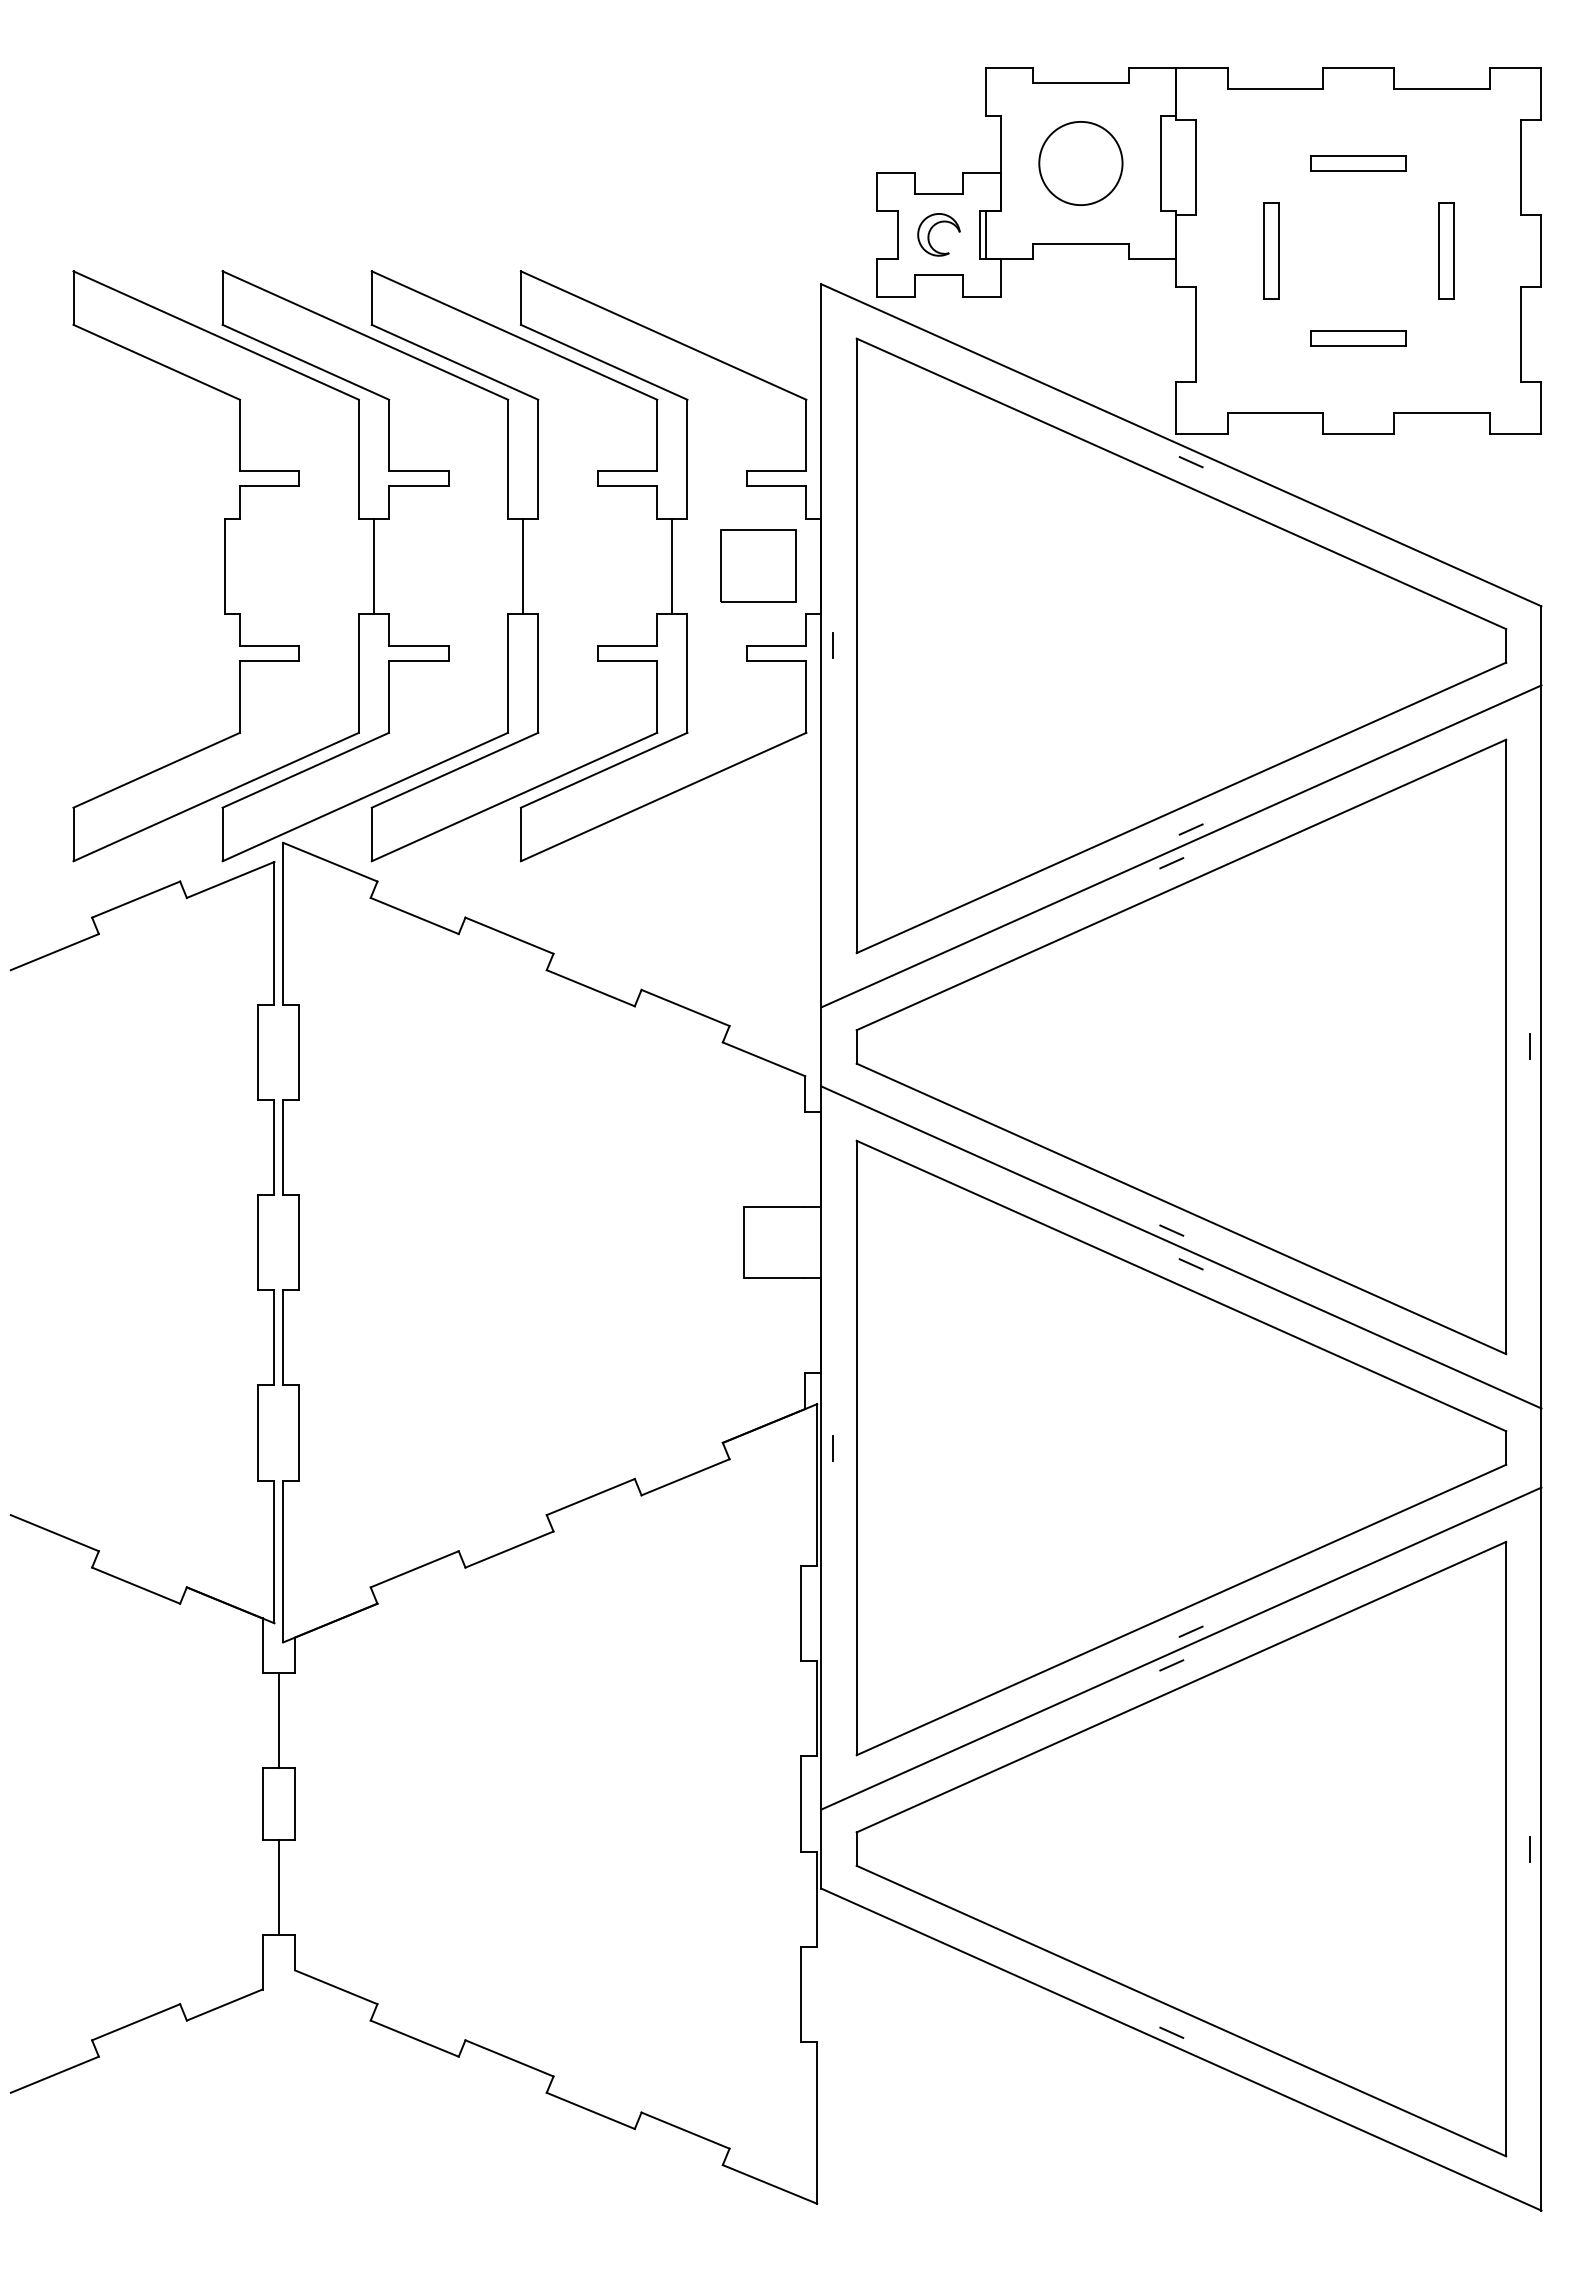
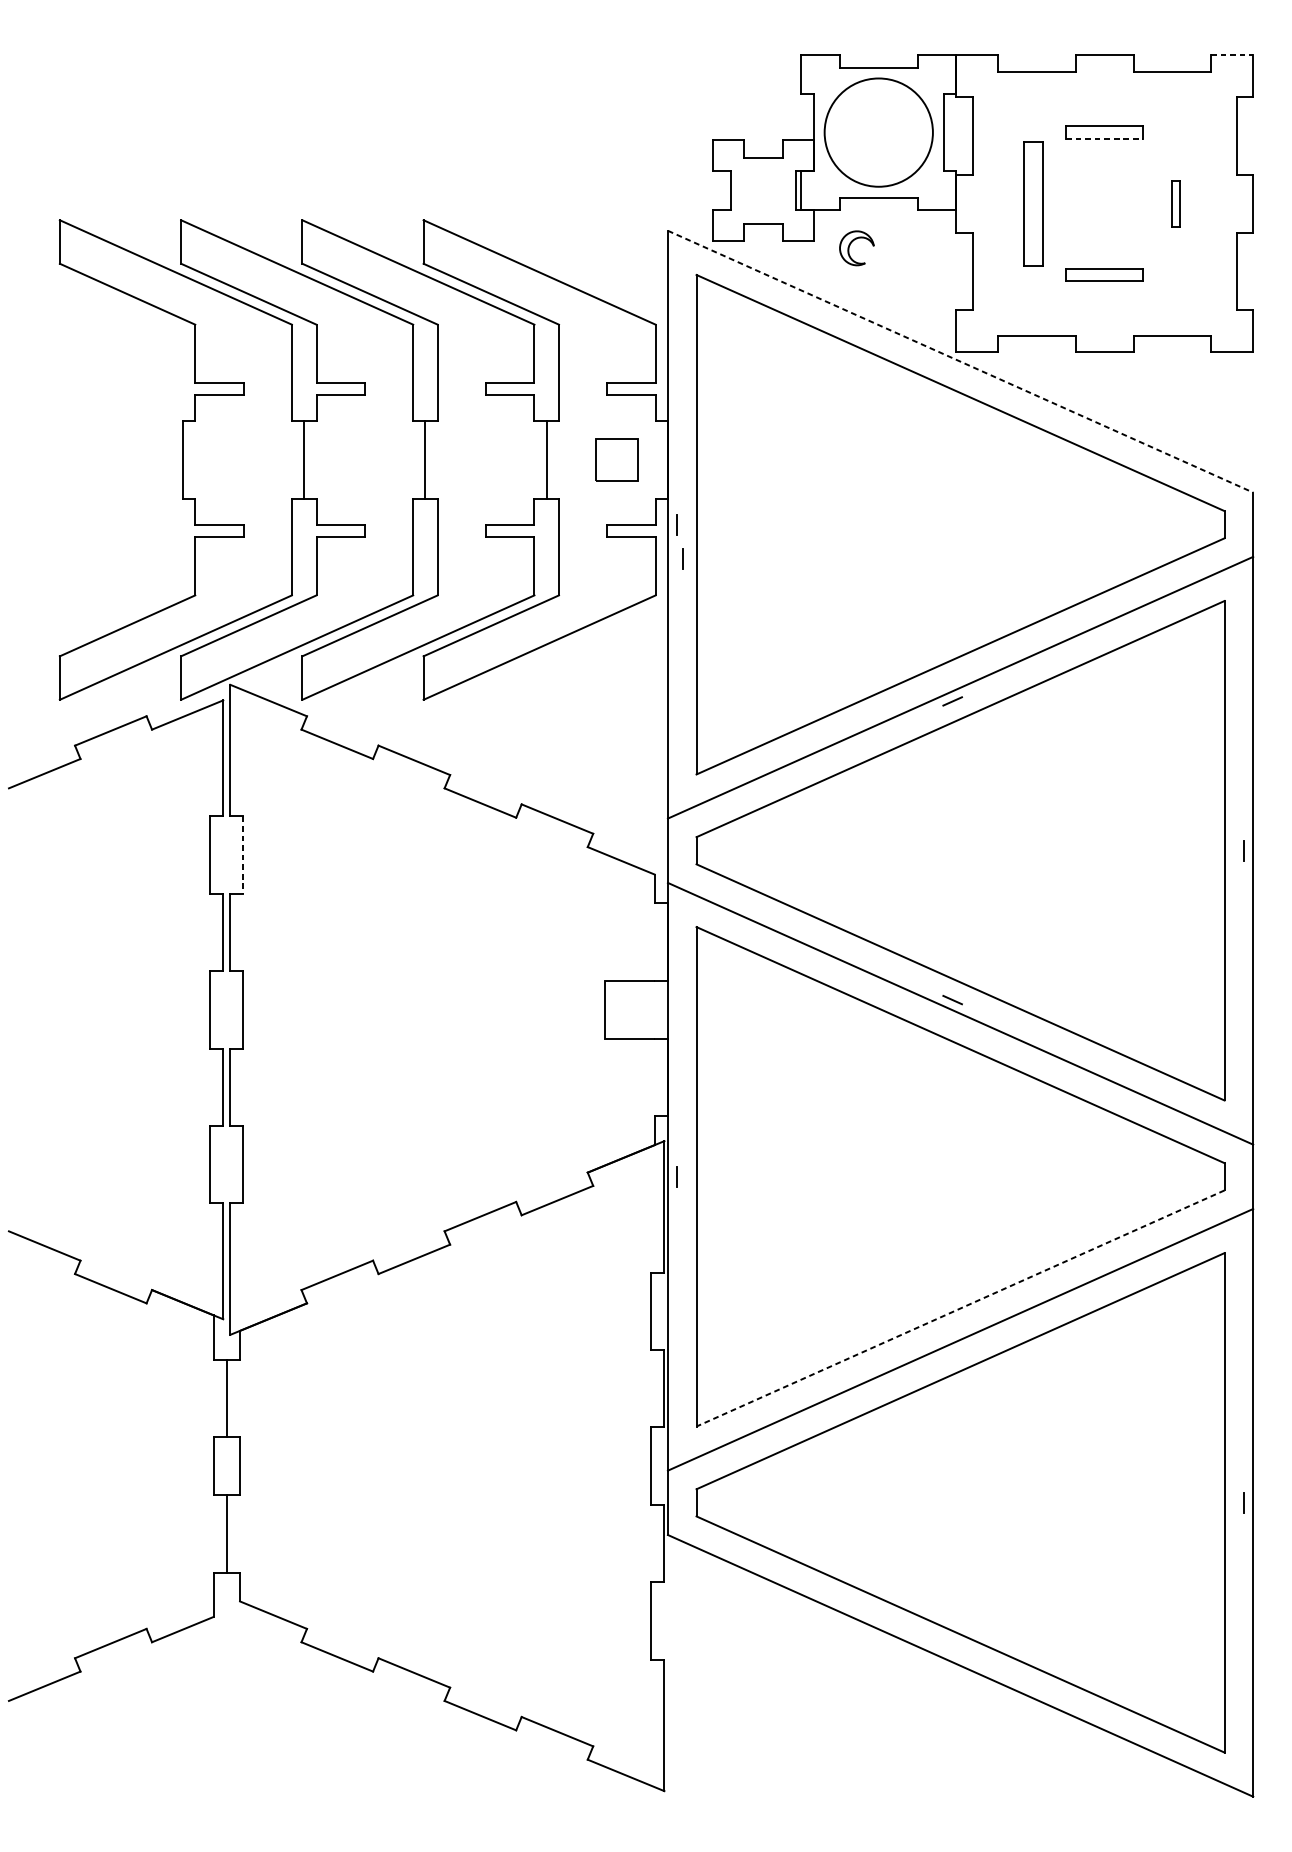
line: (1515, 68) -> (1232, 55), solid -> dashed
circle: (1080, 163) -> (878, 132), size x1.6
line: (1358, 170) -> (1104, 138), solid -> dashed
part: (931, 230) -> (850, 244), moved
part: (1271, 250) -> (1033, 203), size x1.6
part: (1446, 250) -> (1176, 203), size x0.6
line: (1181, 445) -> (960, 361), solid -> dashed
line: (1190, 462) -> (967, 375), removed
part: (758, 565) -> (616, 459), size x0.7
line: (839, 687) -> (682, 558), added
line: (1190, 829) -> (967, 674), removed
line: (299, 1052) -> (243, 855), solid -> dashed
line: (1190, 1264) -> (967, 1027), removed
line: (1181, 1610) -> (960, 1308), solid -> dashed
line: (1190, 1631) -> (967, 1325), removed
line: (1171, 1665) -> (952, 1353), removed
line: (1171, 2032) -> (952, 1651), removed

